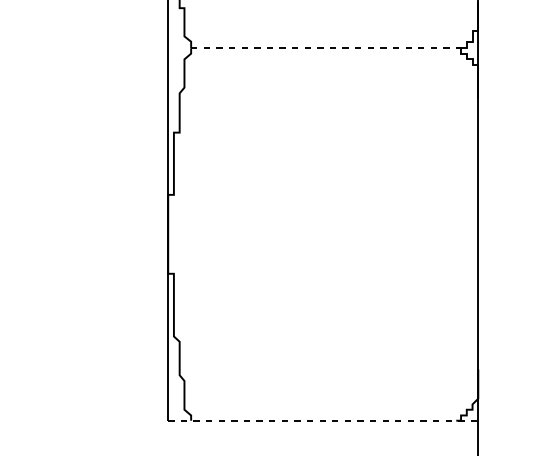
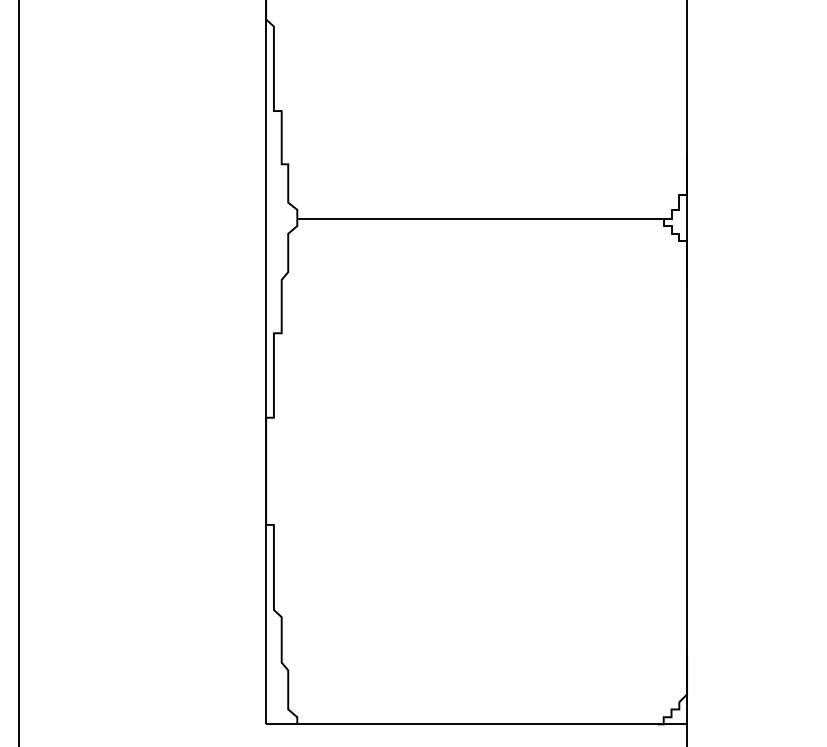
line: (323, 48) -> (477, 218), dashed -> solid
line: (323, 420) -> (477, 724), dashed -> solid

